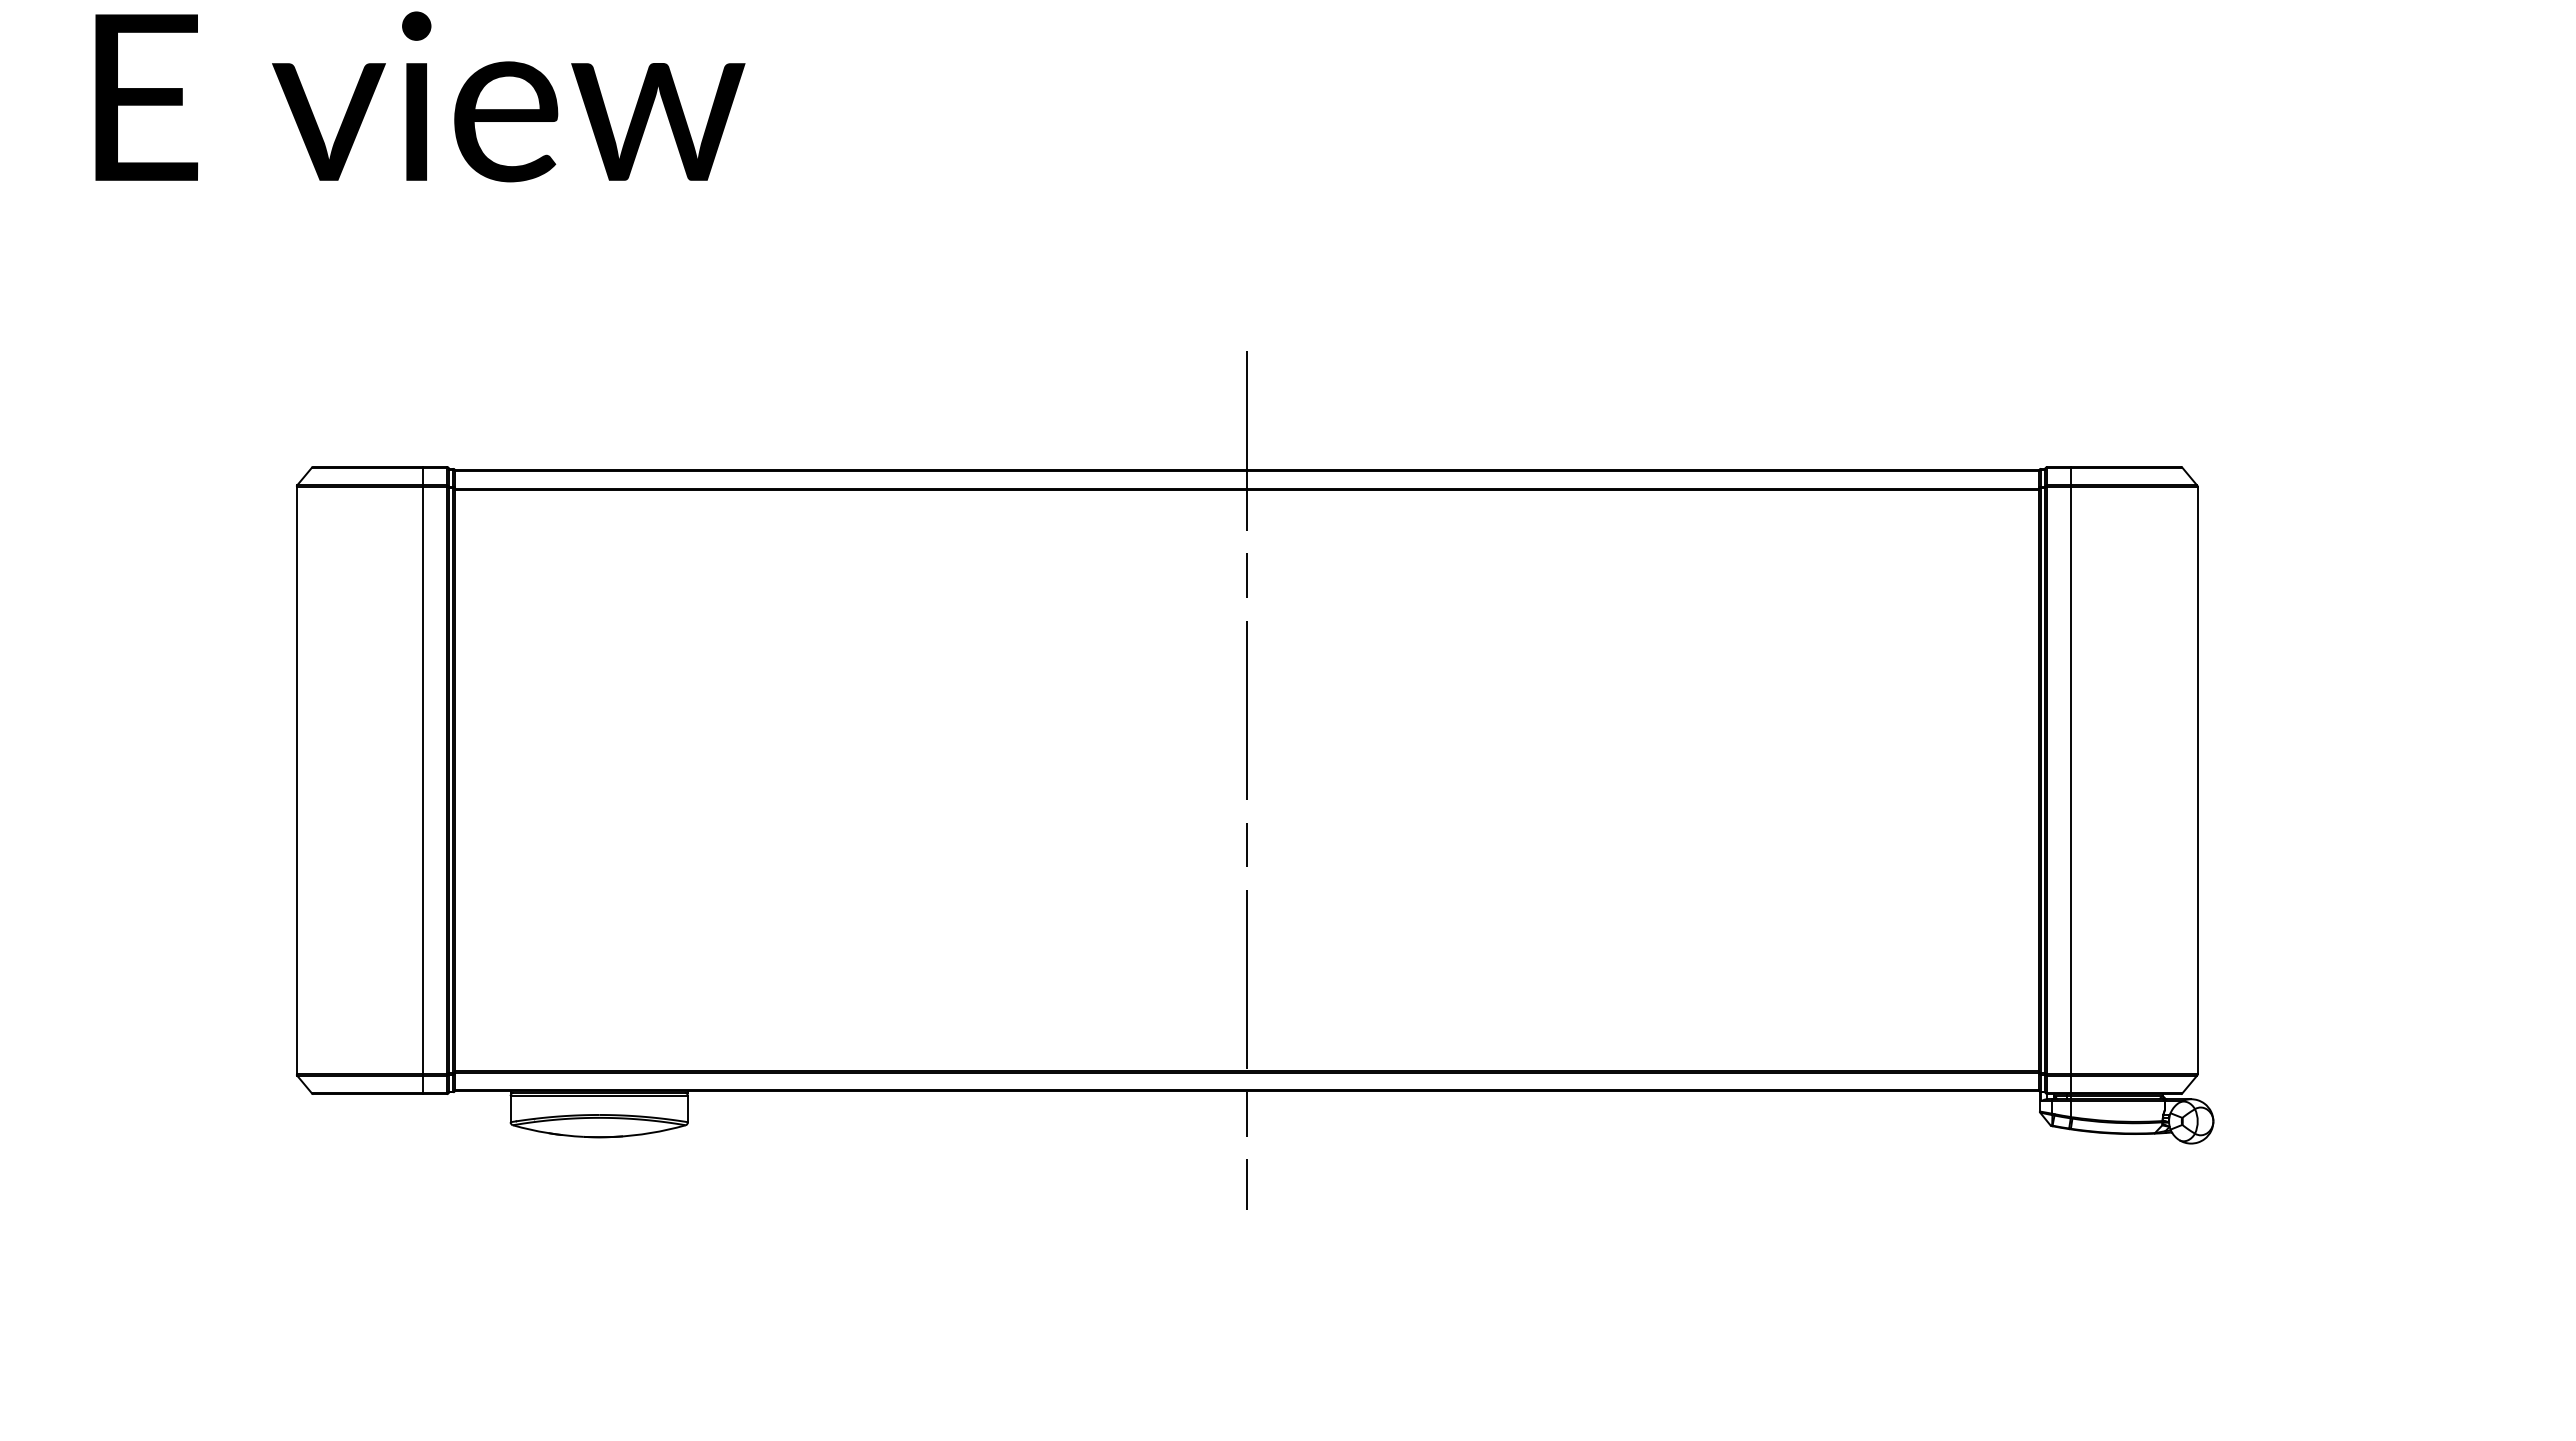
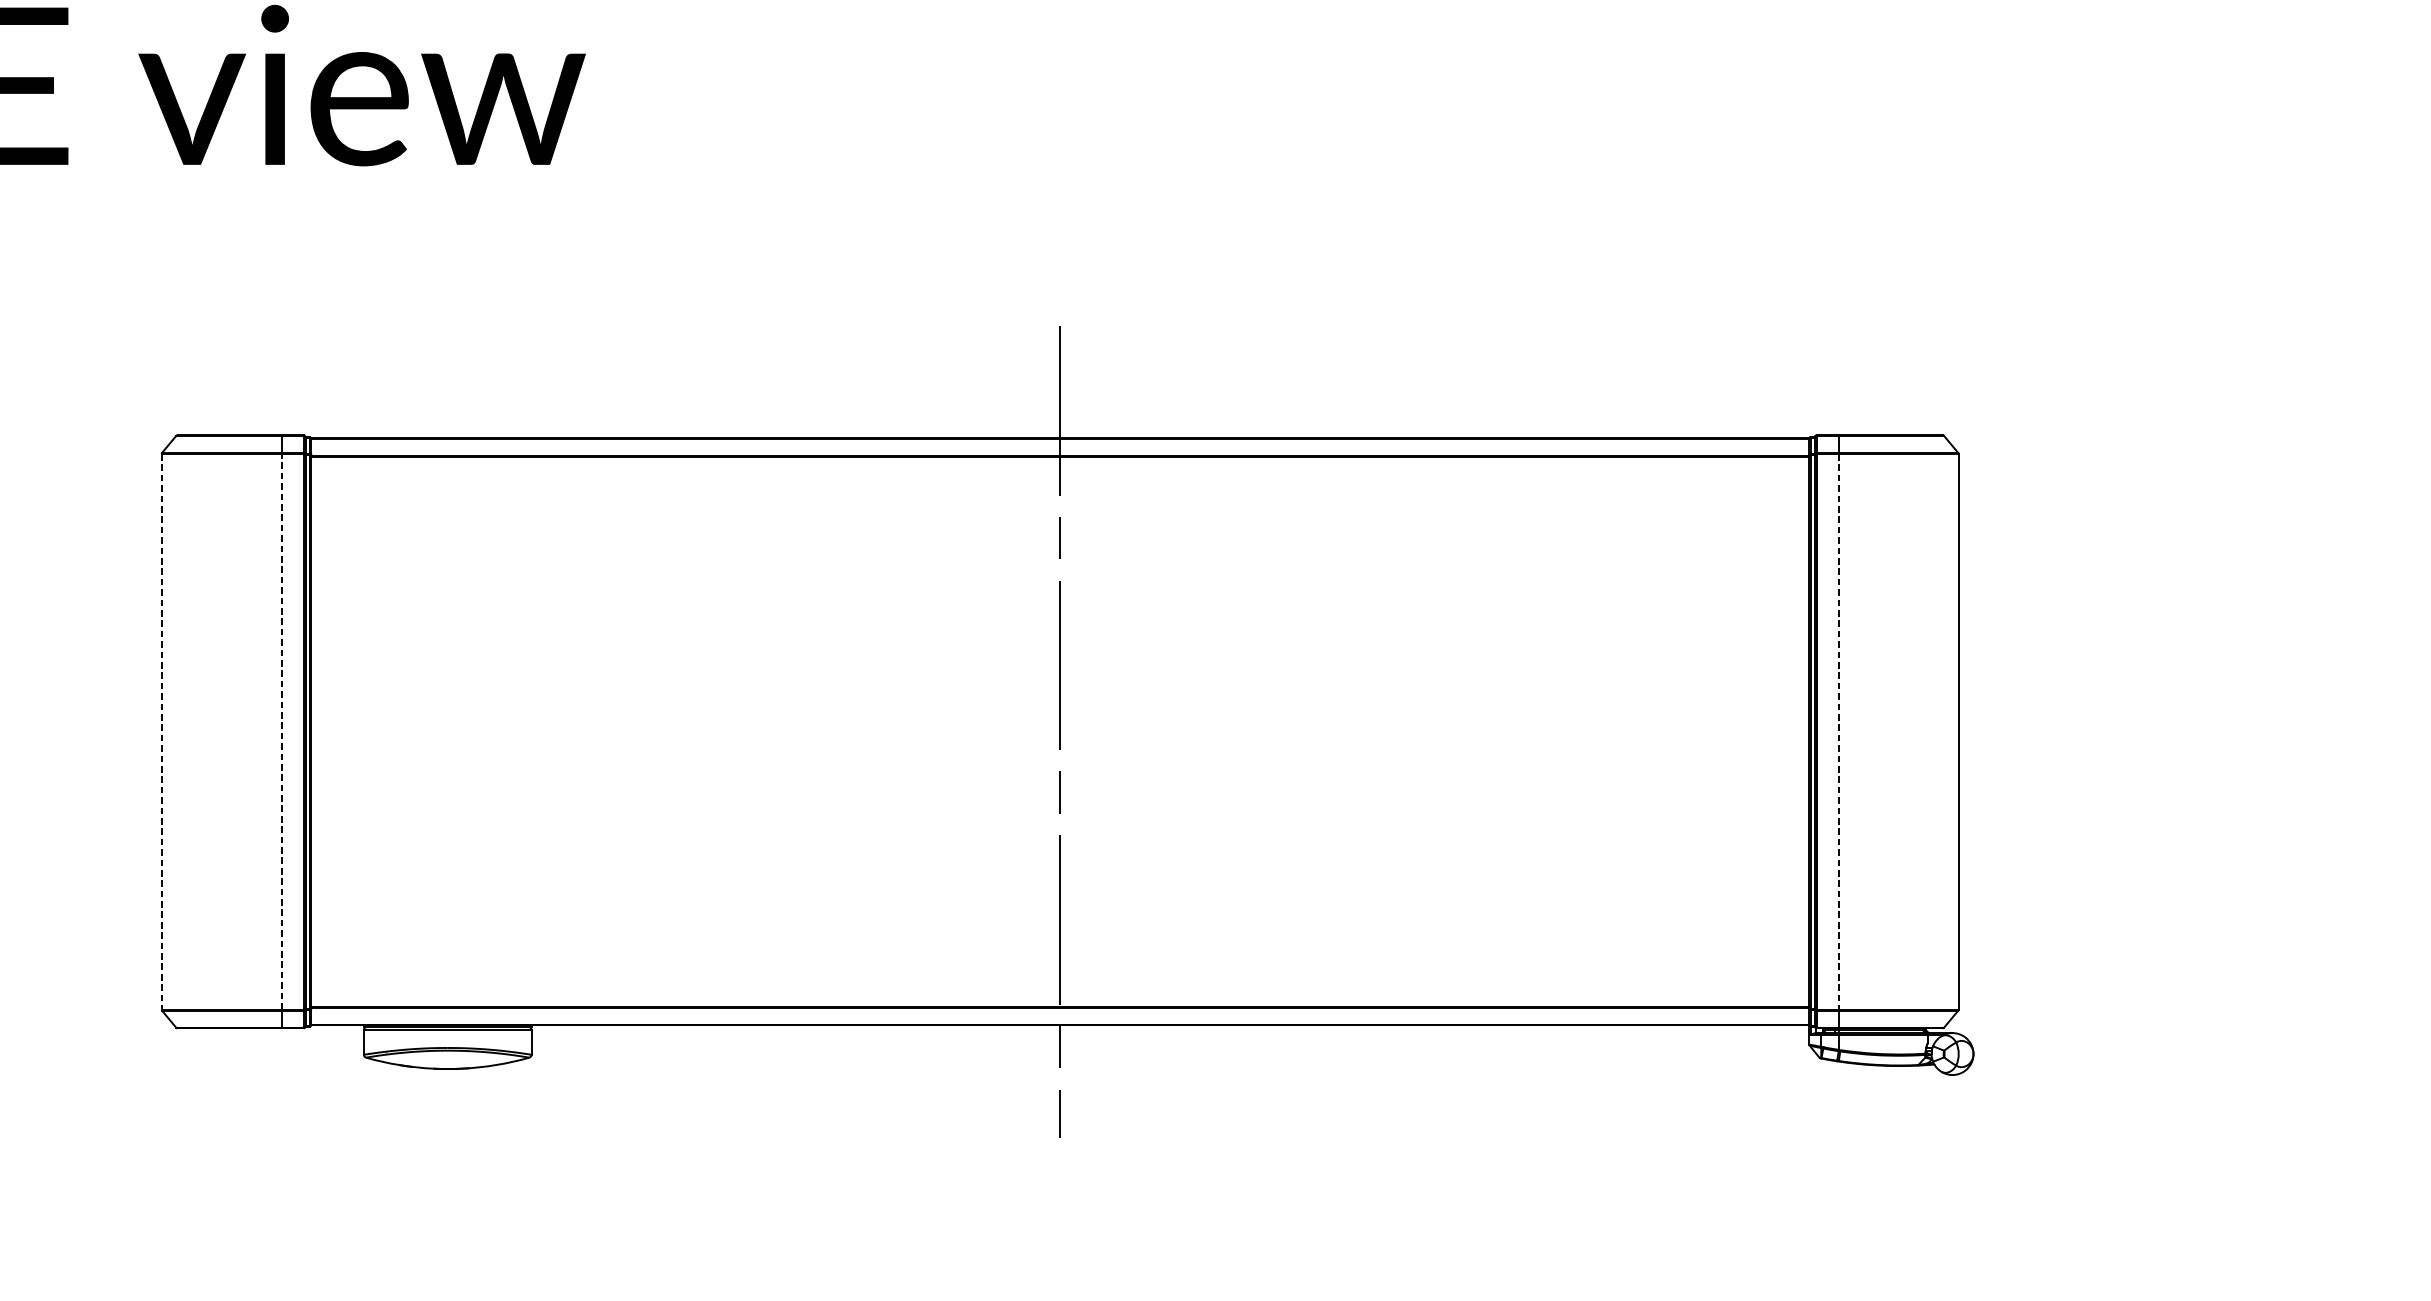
line: (296, 780) -> (161, 731), solid -> dashed
line: (423, 780) -> (281, 731), solid -> dashed
line: (2070, 780) -> (1838, 731), solid -> dashed

